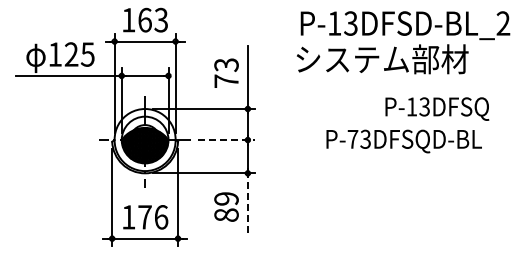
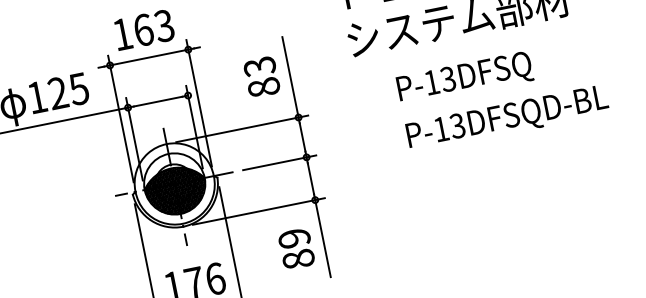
text: (226, 80) -> (263, 86), 73 -> 83
text: (437, 108) -> (465, 77), moved
text: (352, 139) -> (440, 129), P-73DFSQD-BL -> P-13DFSQD-BL
line: (227, 140) -> (280, 163), dashed -> solid
line: (247, 203) -> (322, 238), dashed -> solid

